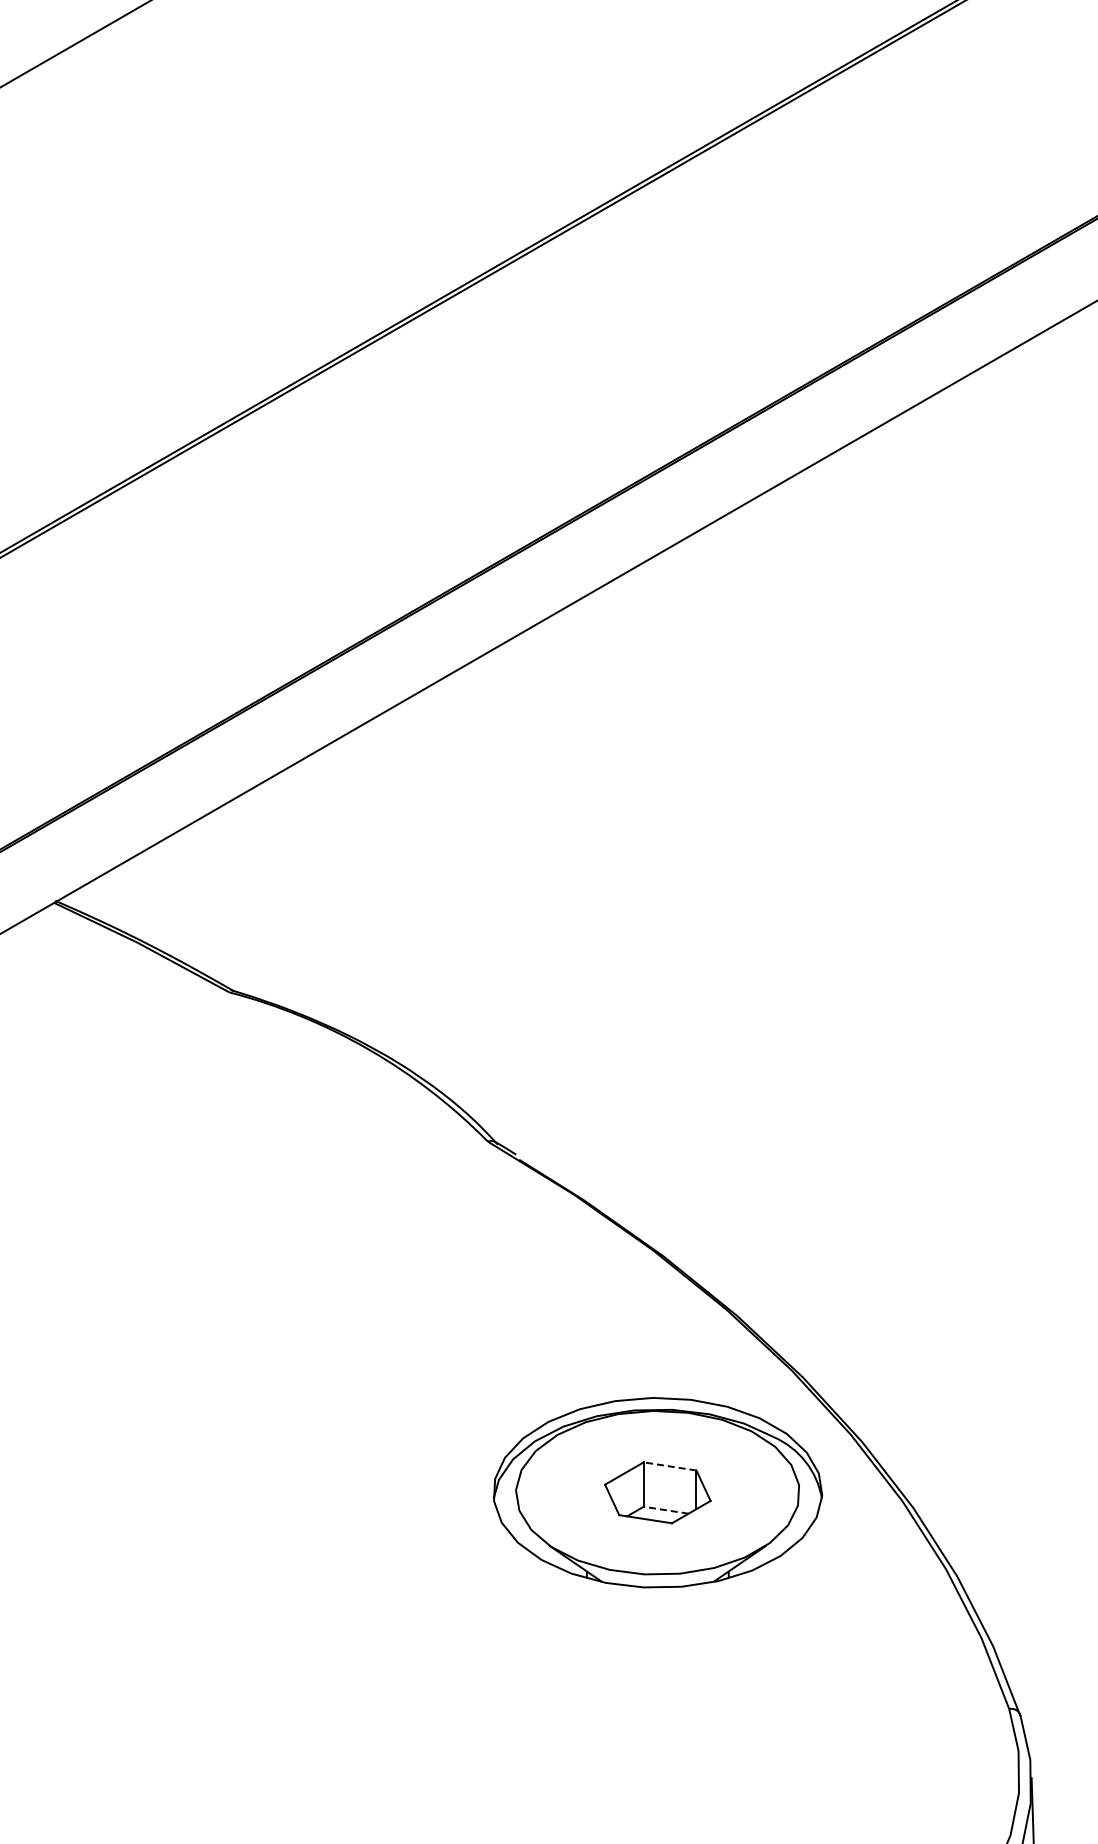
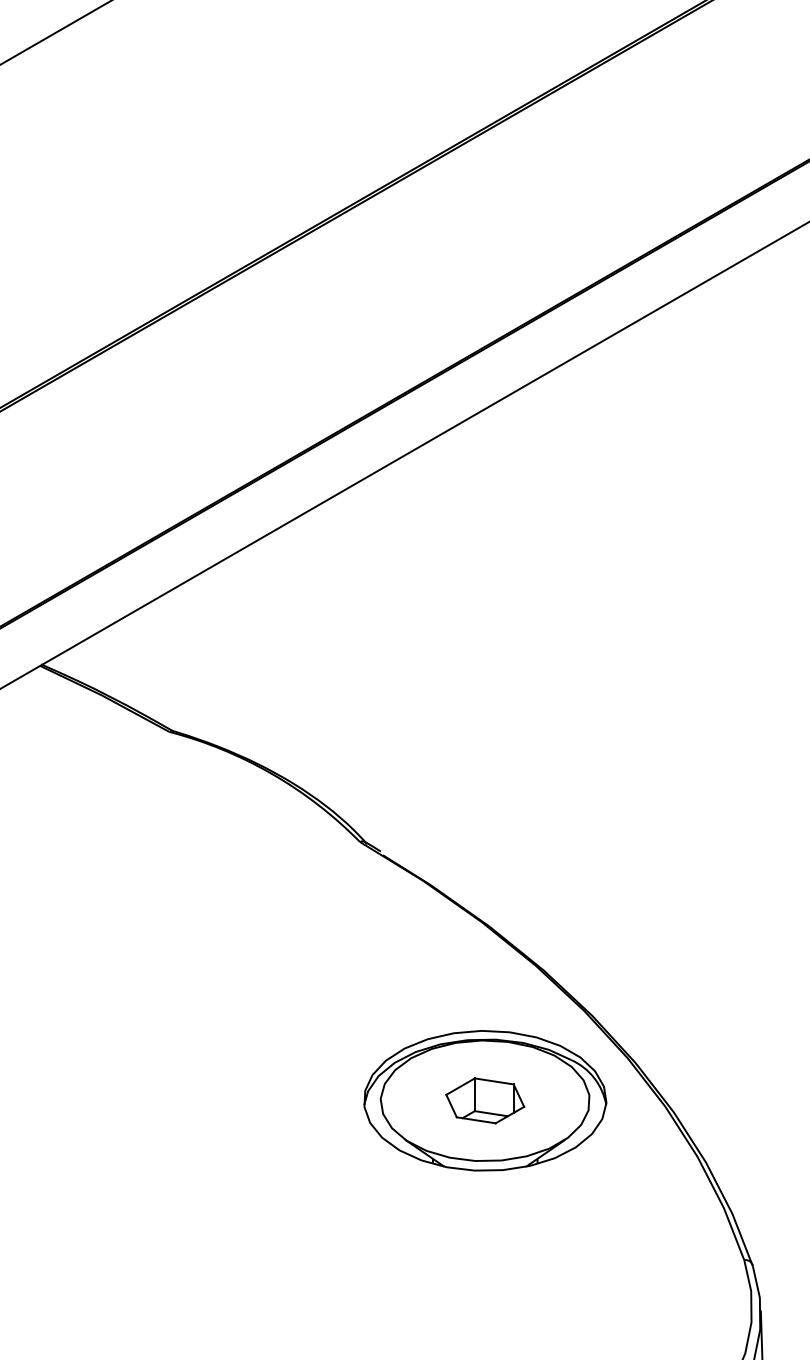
line: (670, 1466) -> (494, 1081), dashed -> solid
line: (666, 1510) -> (491, 1113), dashed -> solid

